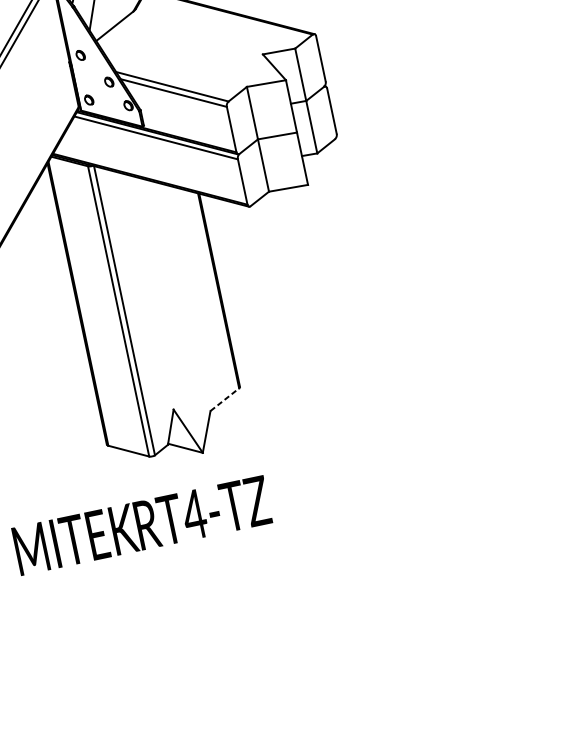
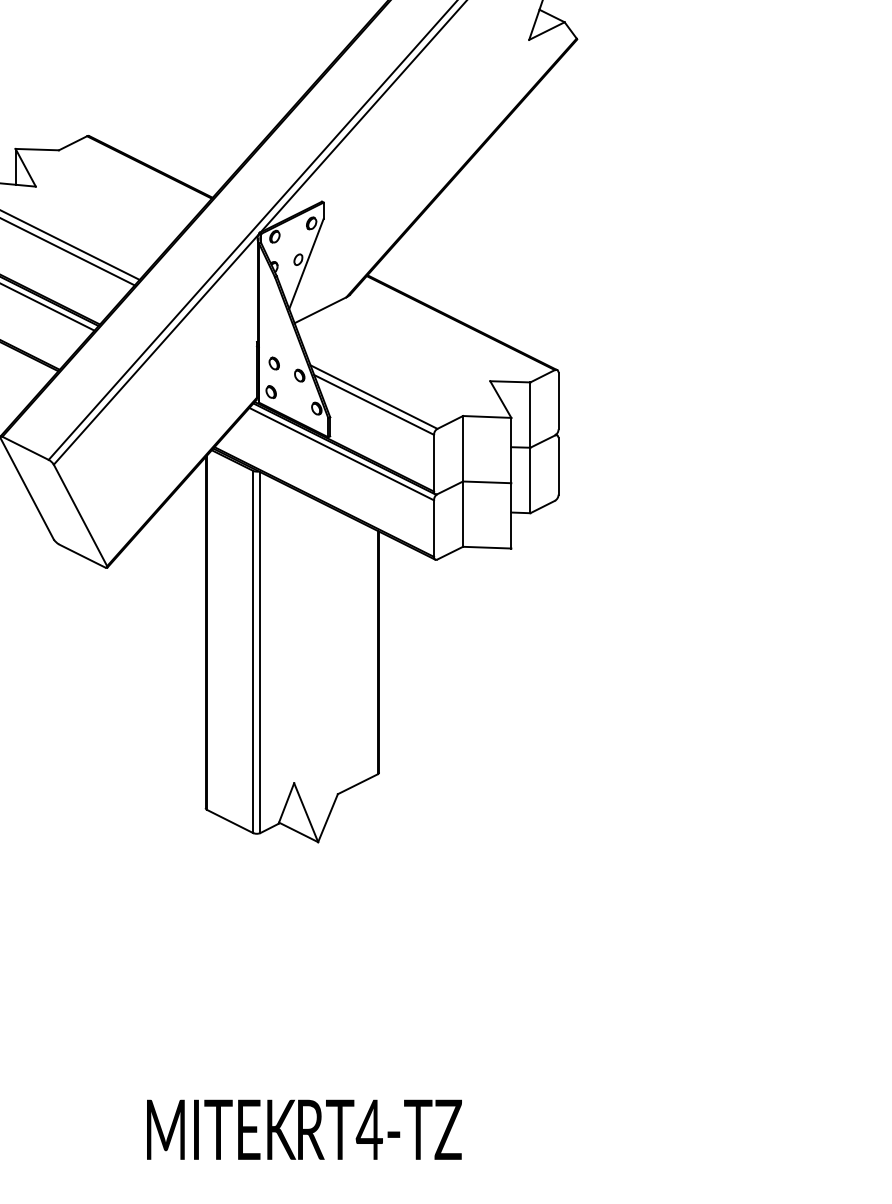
part: (80, 55) -> (273, 363), moved
line: (225, 399) -> (358, 784), dashed -> solid
text: (142, 525) -> (304, 1129), moved

